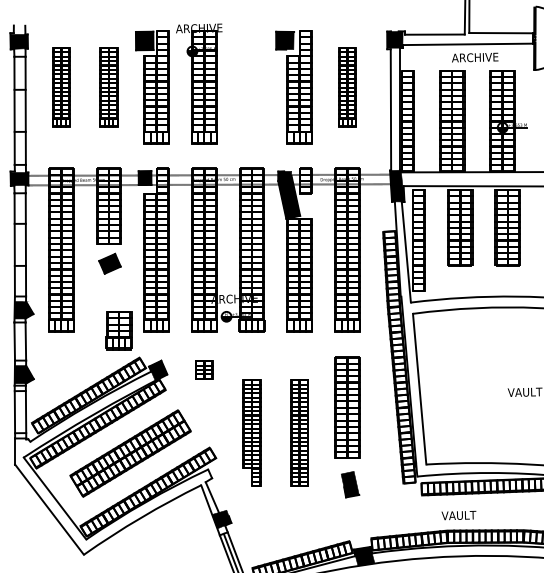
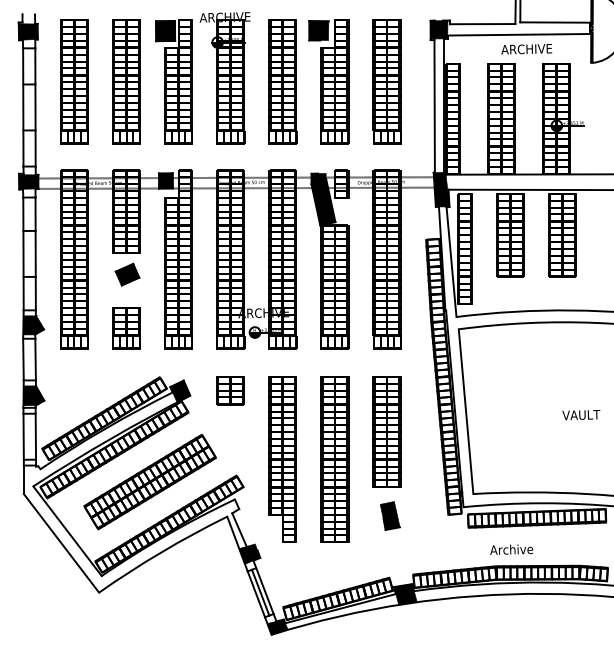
part: (61, 87) -> (74, 81), size x1.43
part: (108, 87) -> (126, 81), size x1.43
part: (251, 87) -> (282, 81), added
part: (346, 87) -> (386, 81), size x1.43
part: (119, 330) -> (126, 328), moved
part: (204, 369) -> (230, 390), size x1.43
part: (251, 432) -> (282, 459), size x1.43
part: (299, 432) -> (334, 459), size x1.43
text: (461, 515) -> (511, 549), VAULT -> Archive

